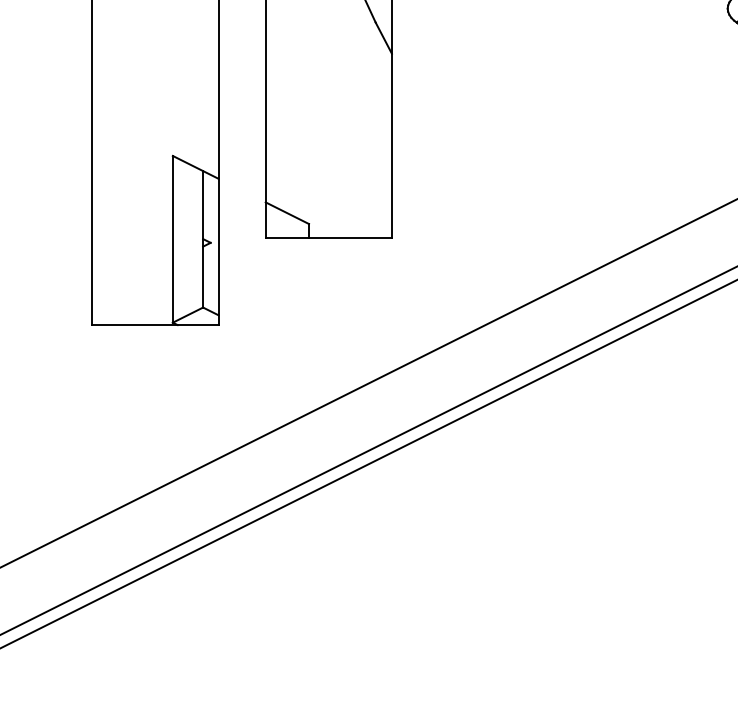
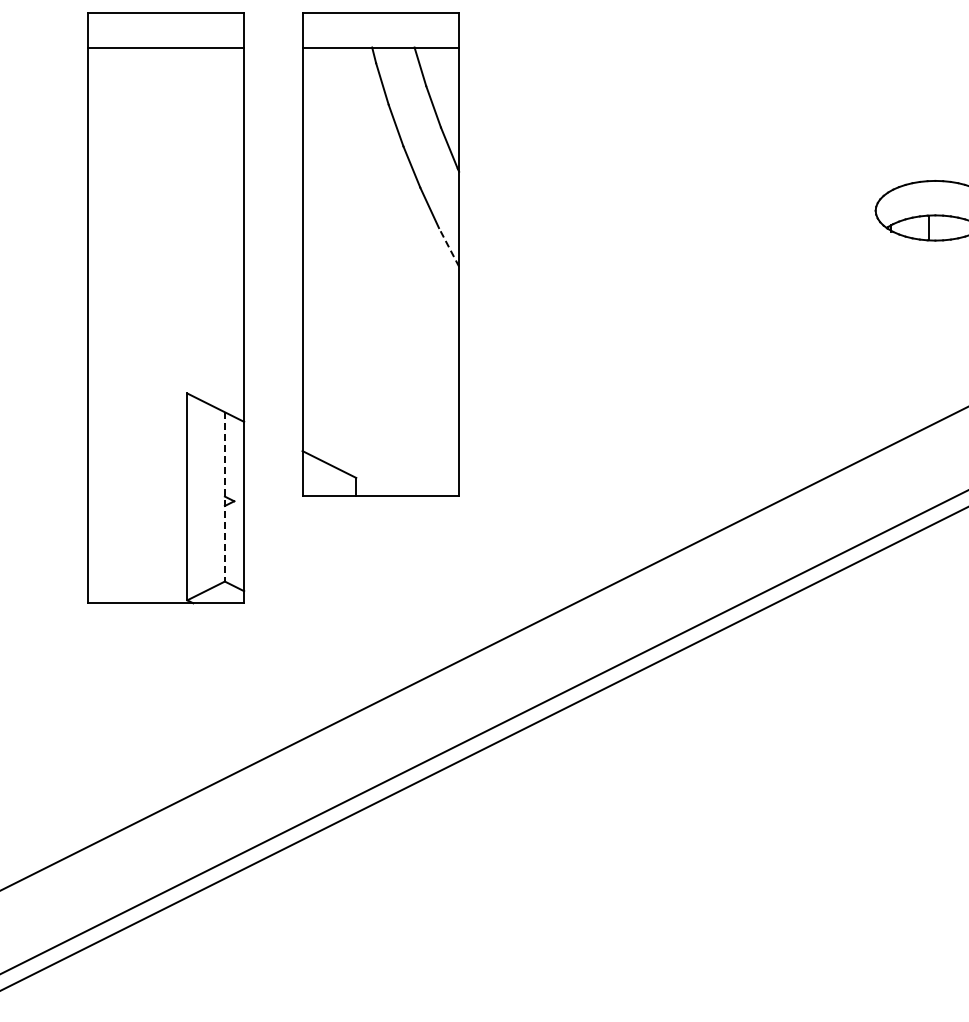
line: (384, 38) -> (449, 247), solid -> dashed
line: (202, 238) -> (224, 496), solid -> dashed

